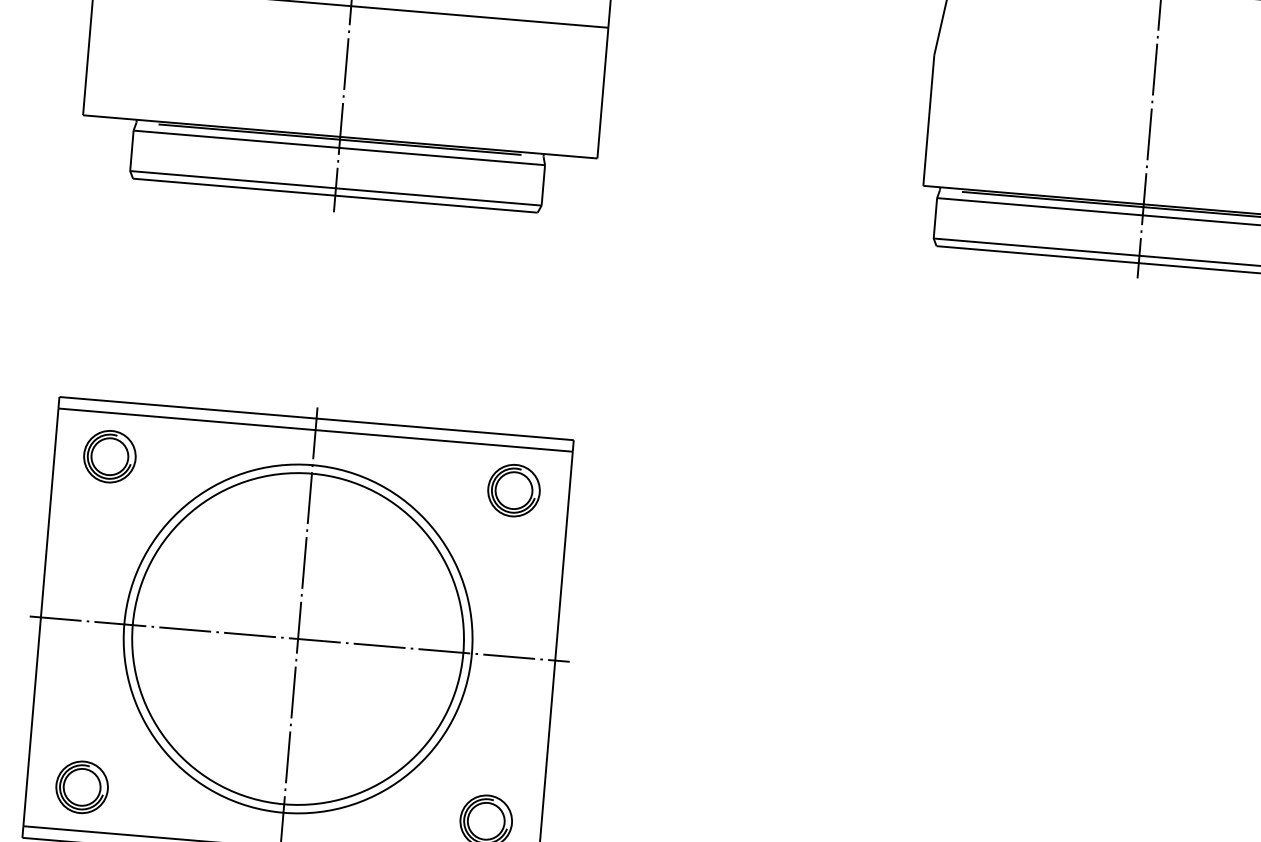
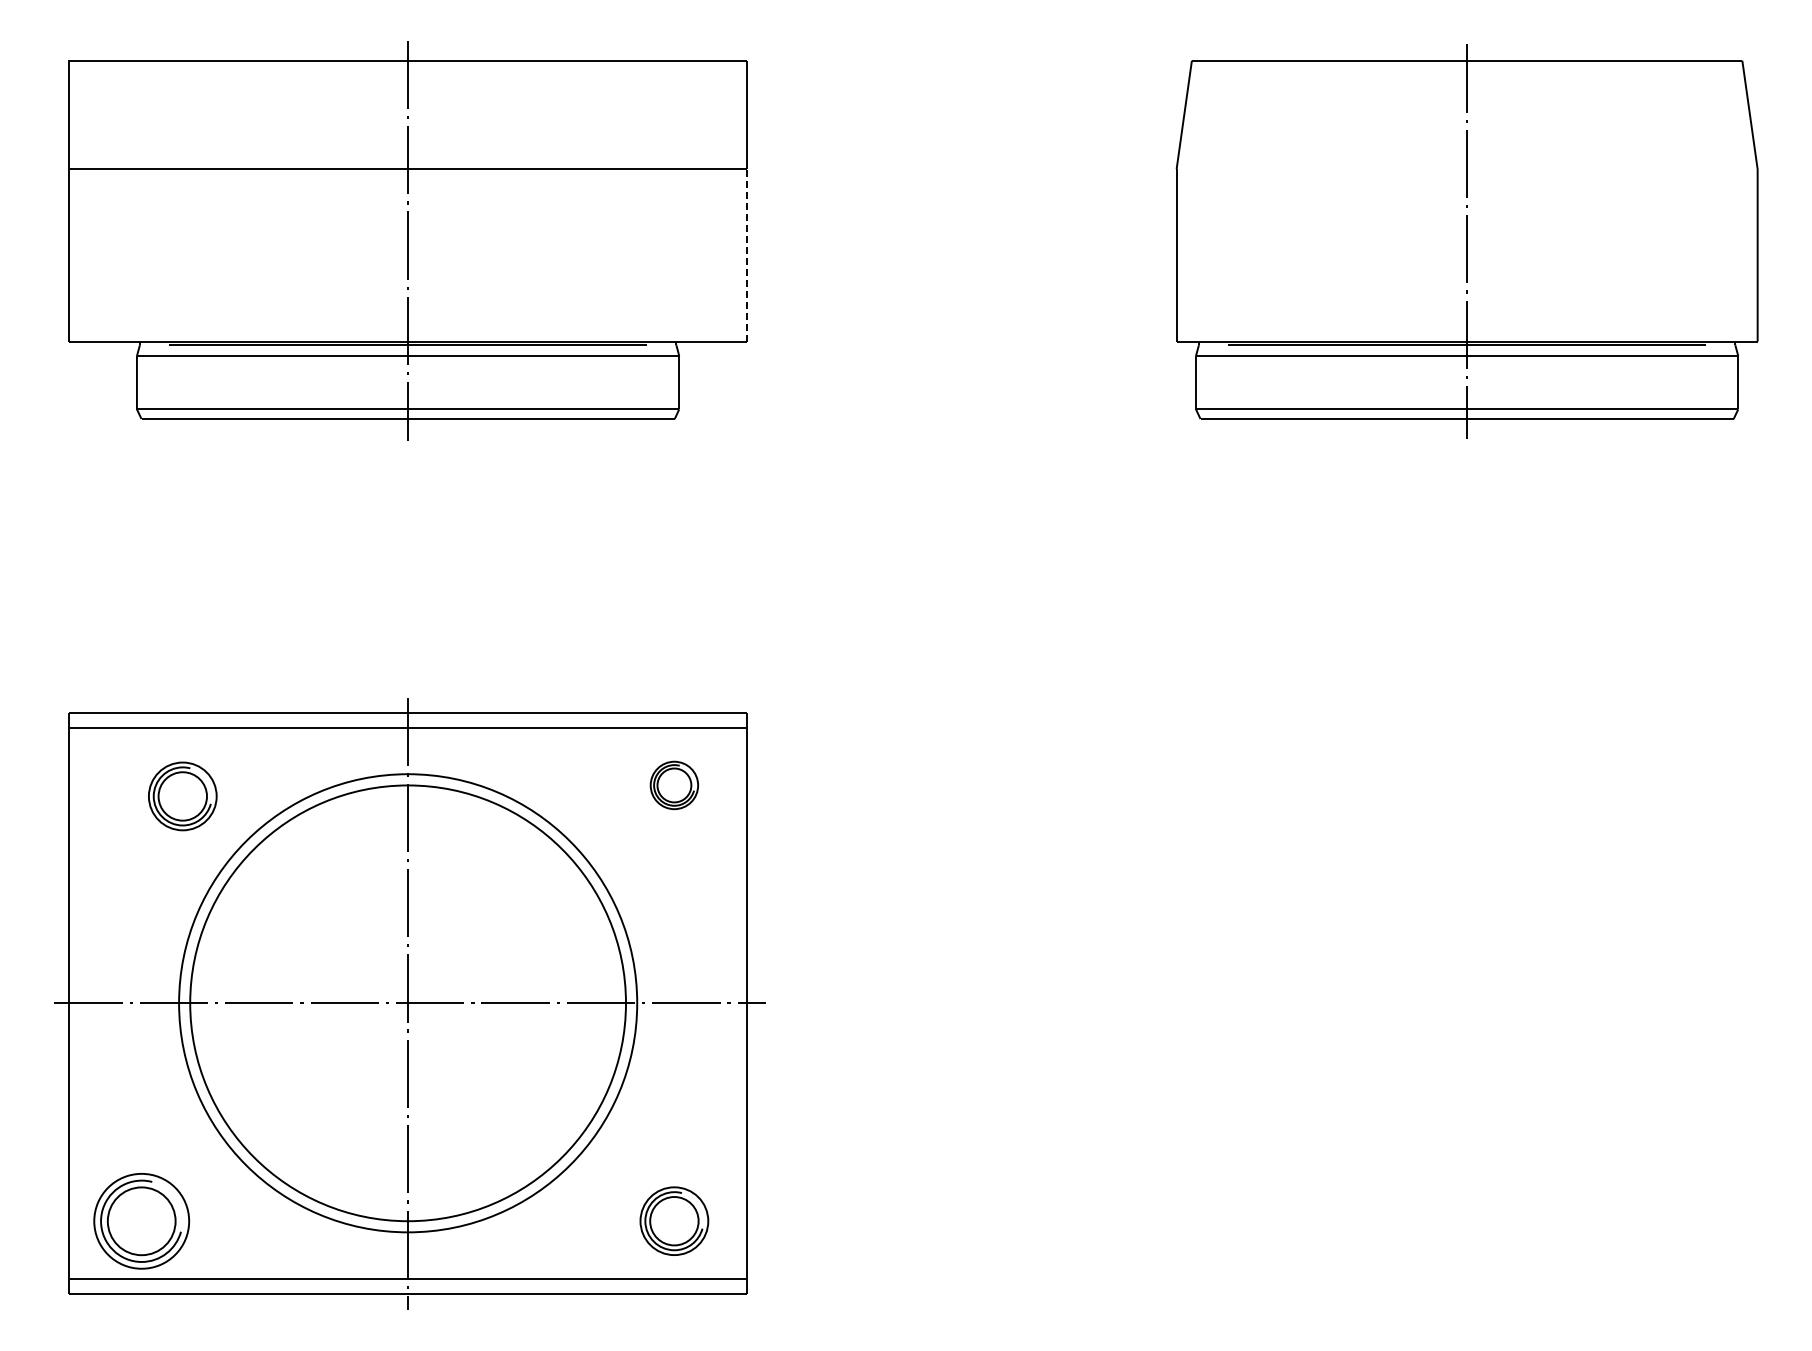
line: (603, 92) -> (747, 254), solid -> dashed
part: (109, 456) -> (182, 796), moved
part: (514, 490) -> (674, 785), size x0.7
part: (81, 786) -> (141, 1220), size x1.4

